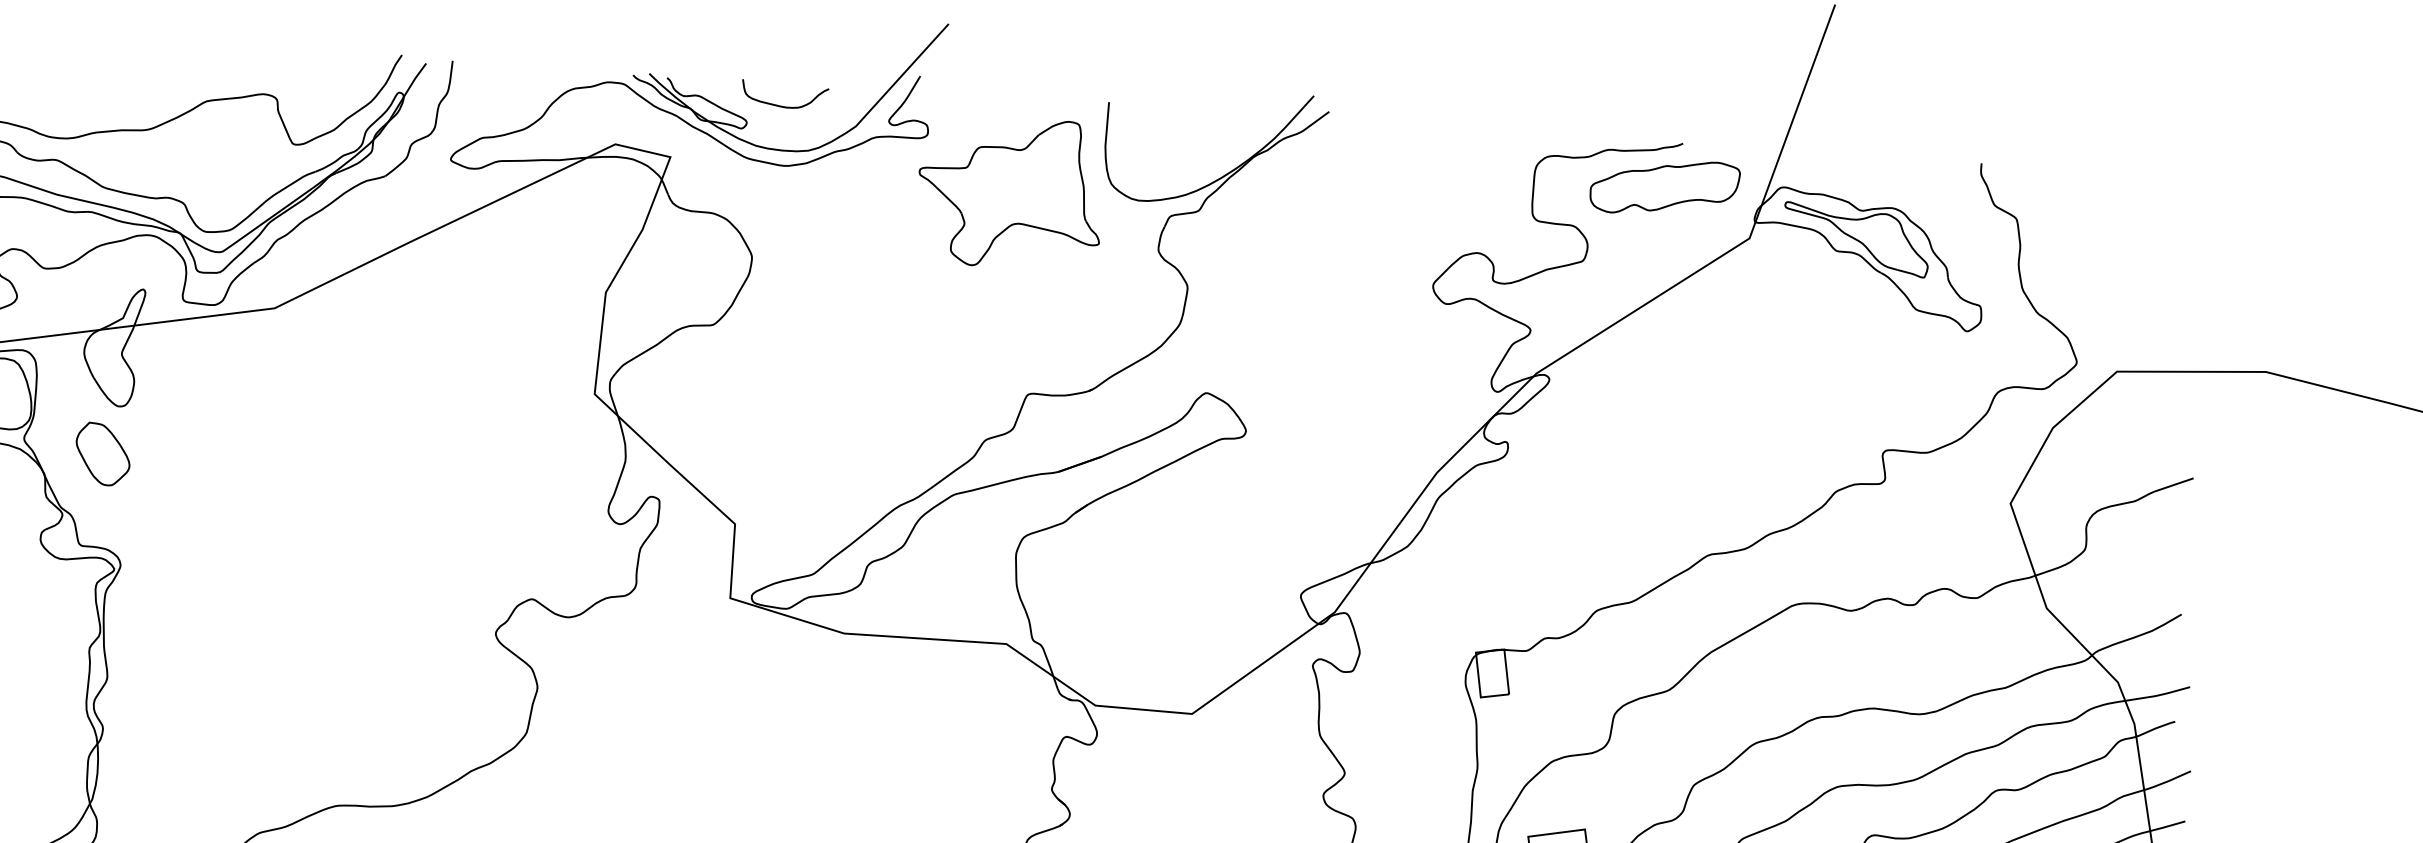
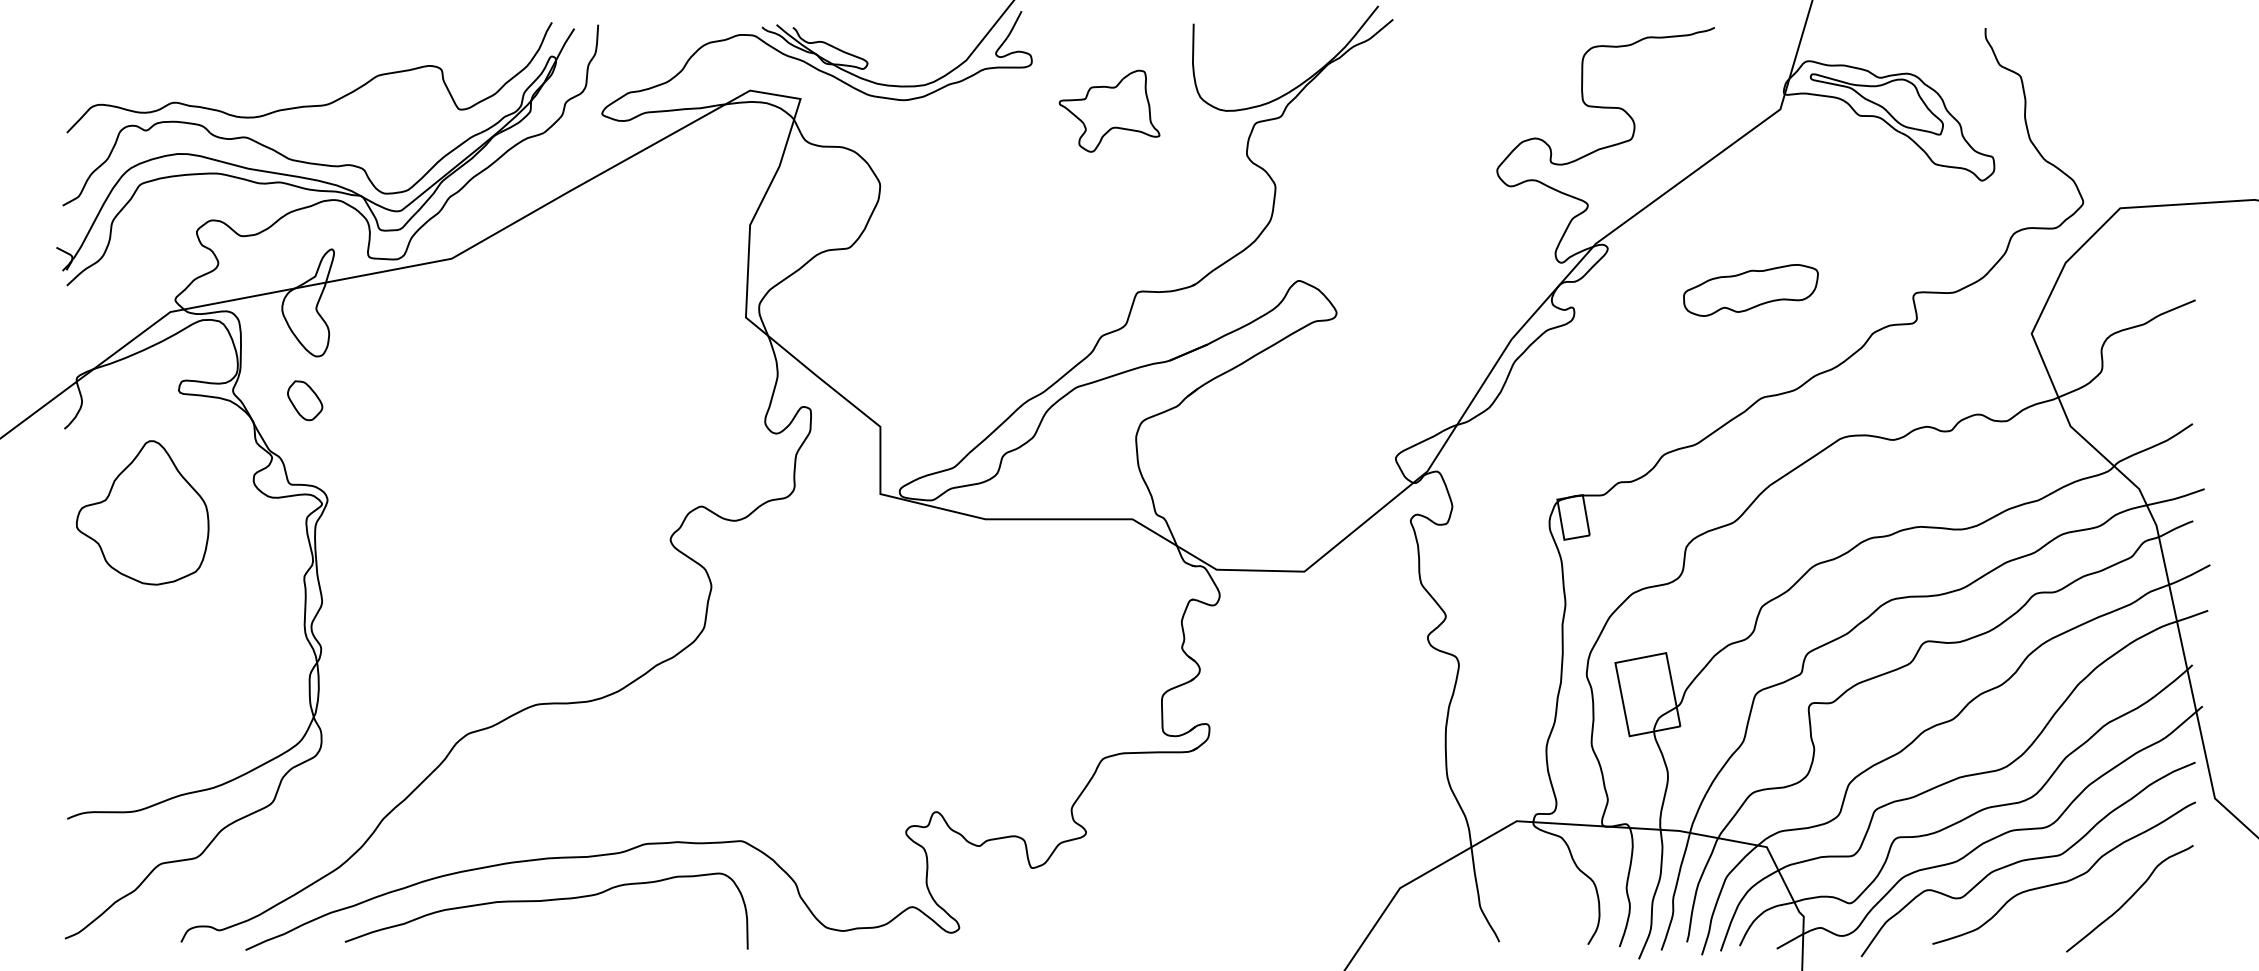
curve: (781, 105) -> (897, 45), removed
part: (1664, 187) -> (1750, 290), moved
part: (1010, 191) -> (1109, 110), size x0.6
part: (102, 454) -> (304, 400), size x0.7

